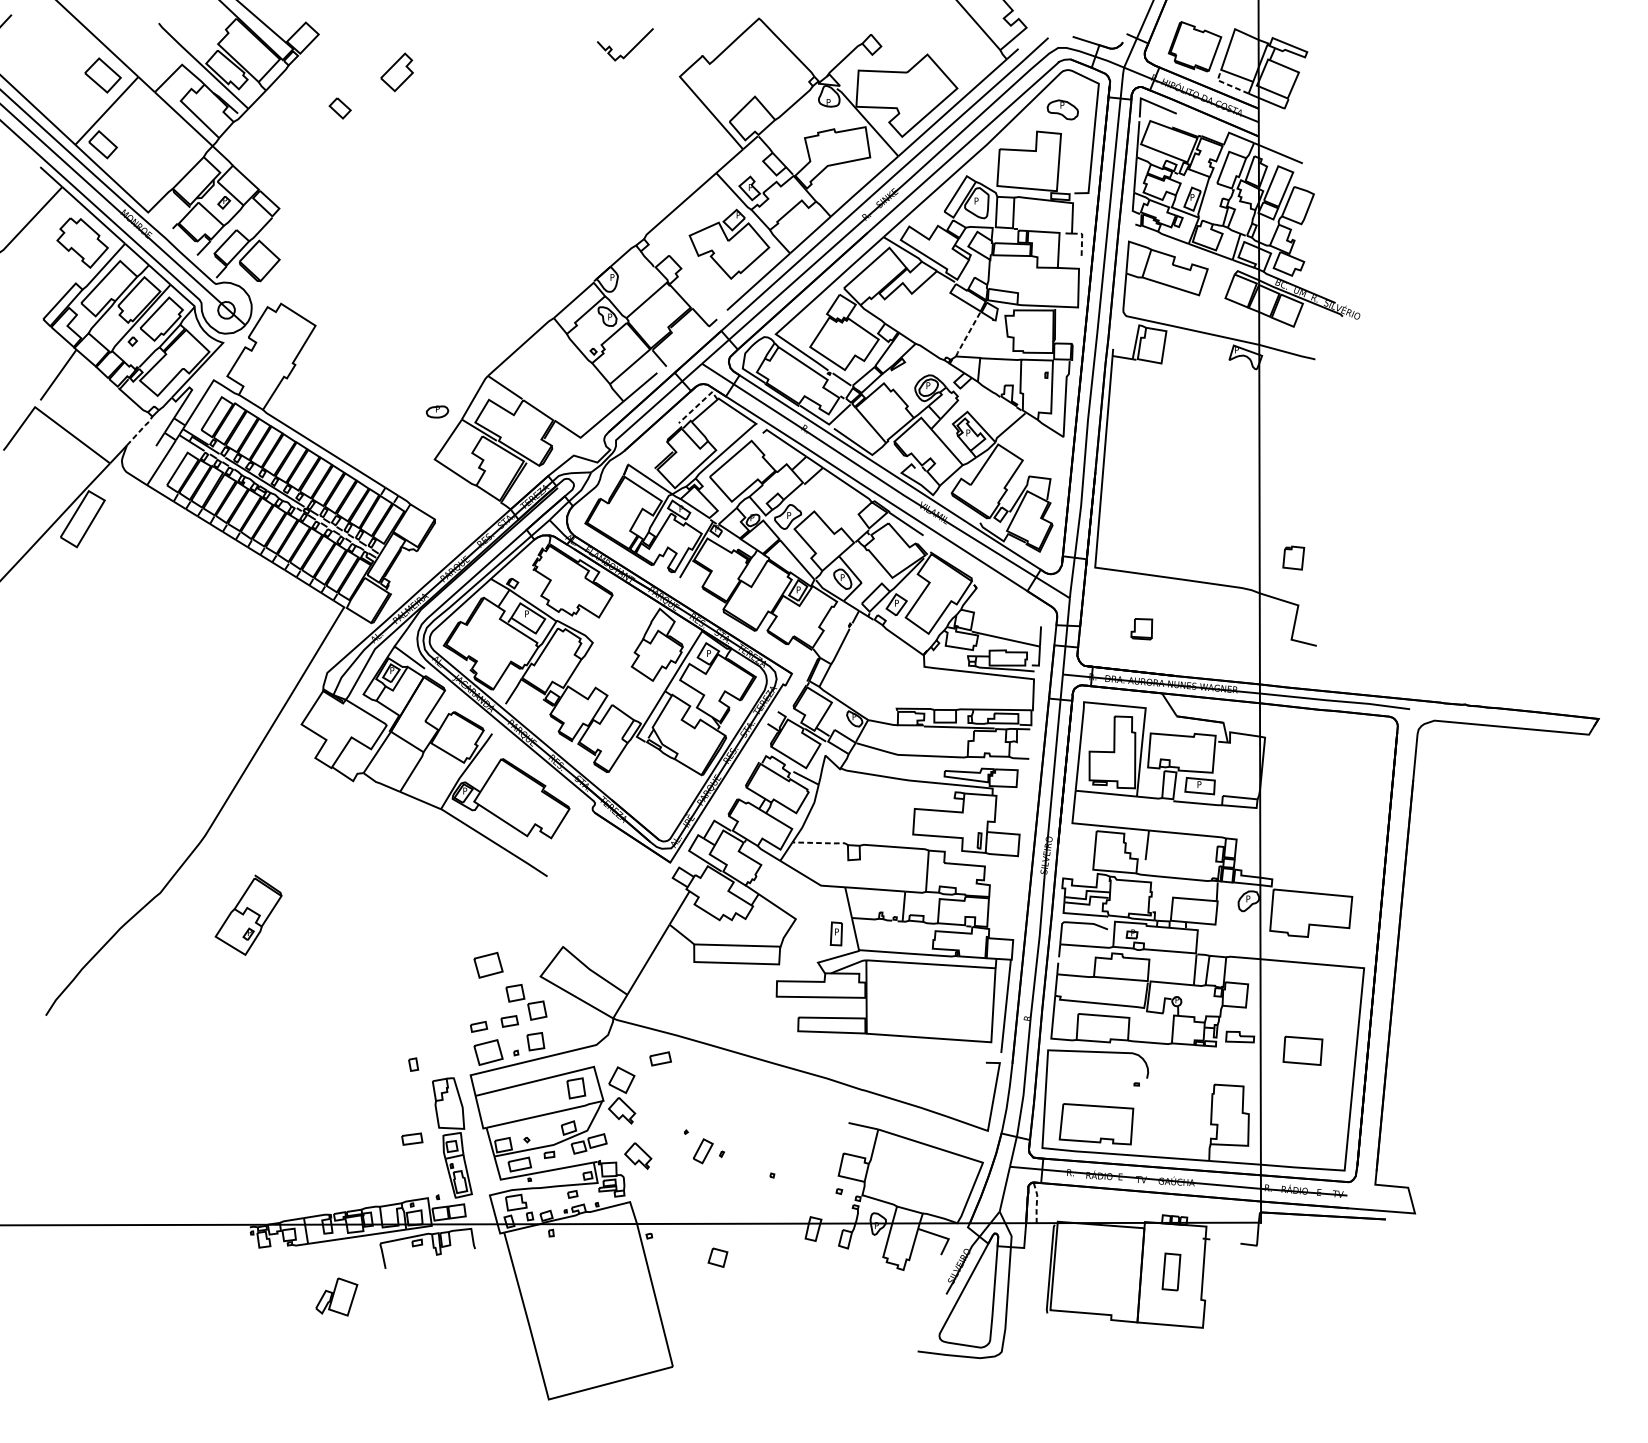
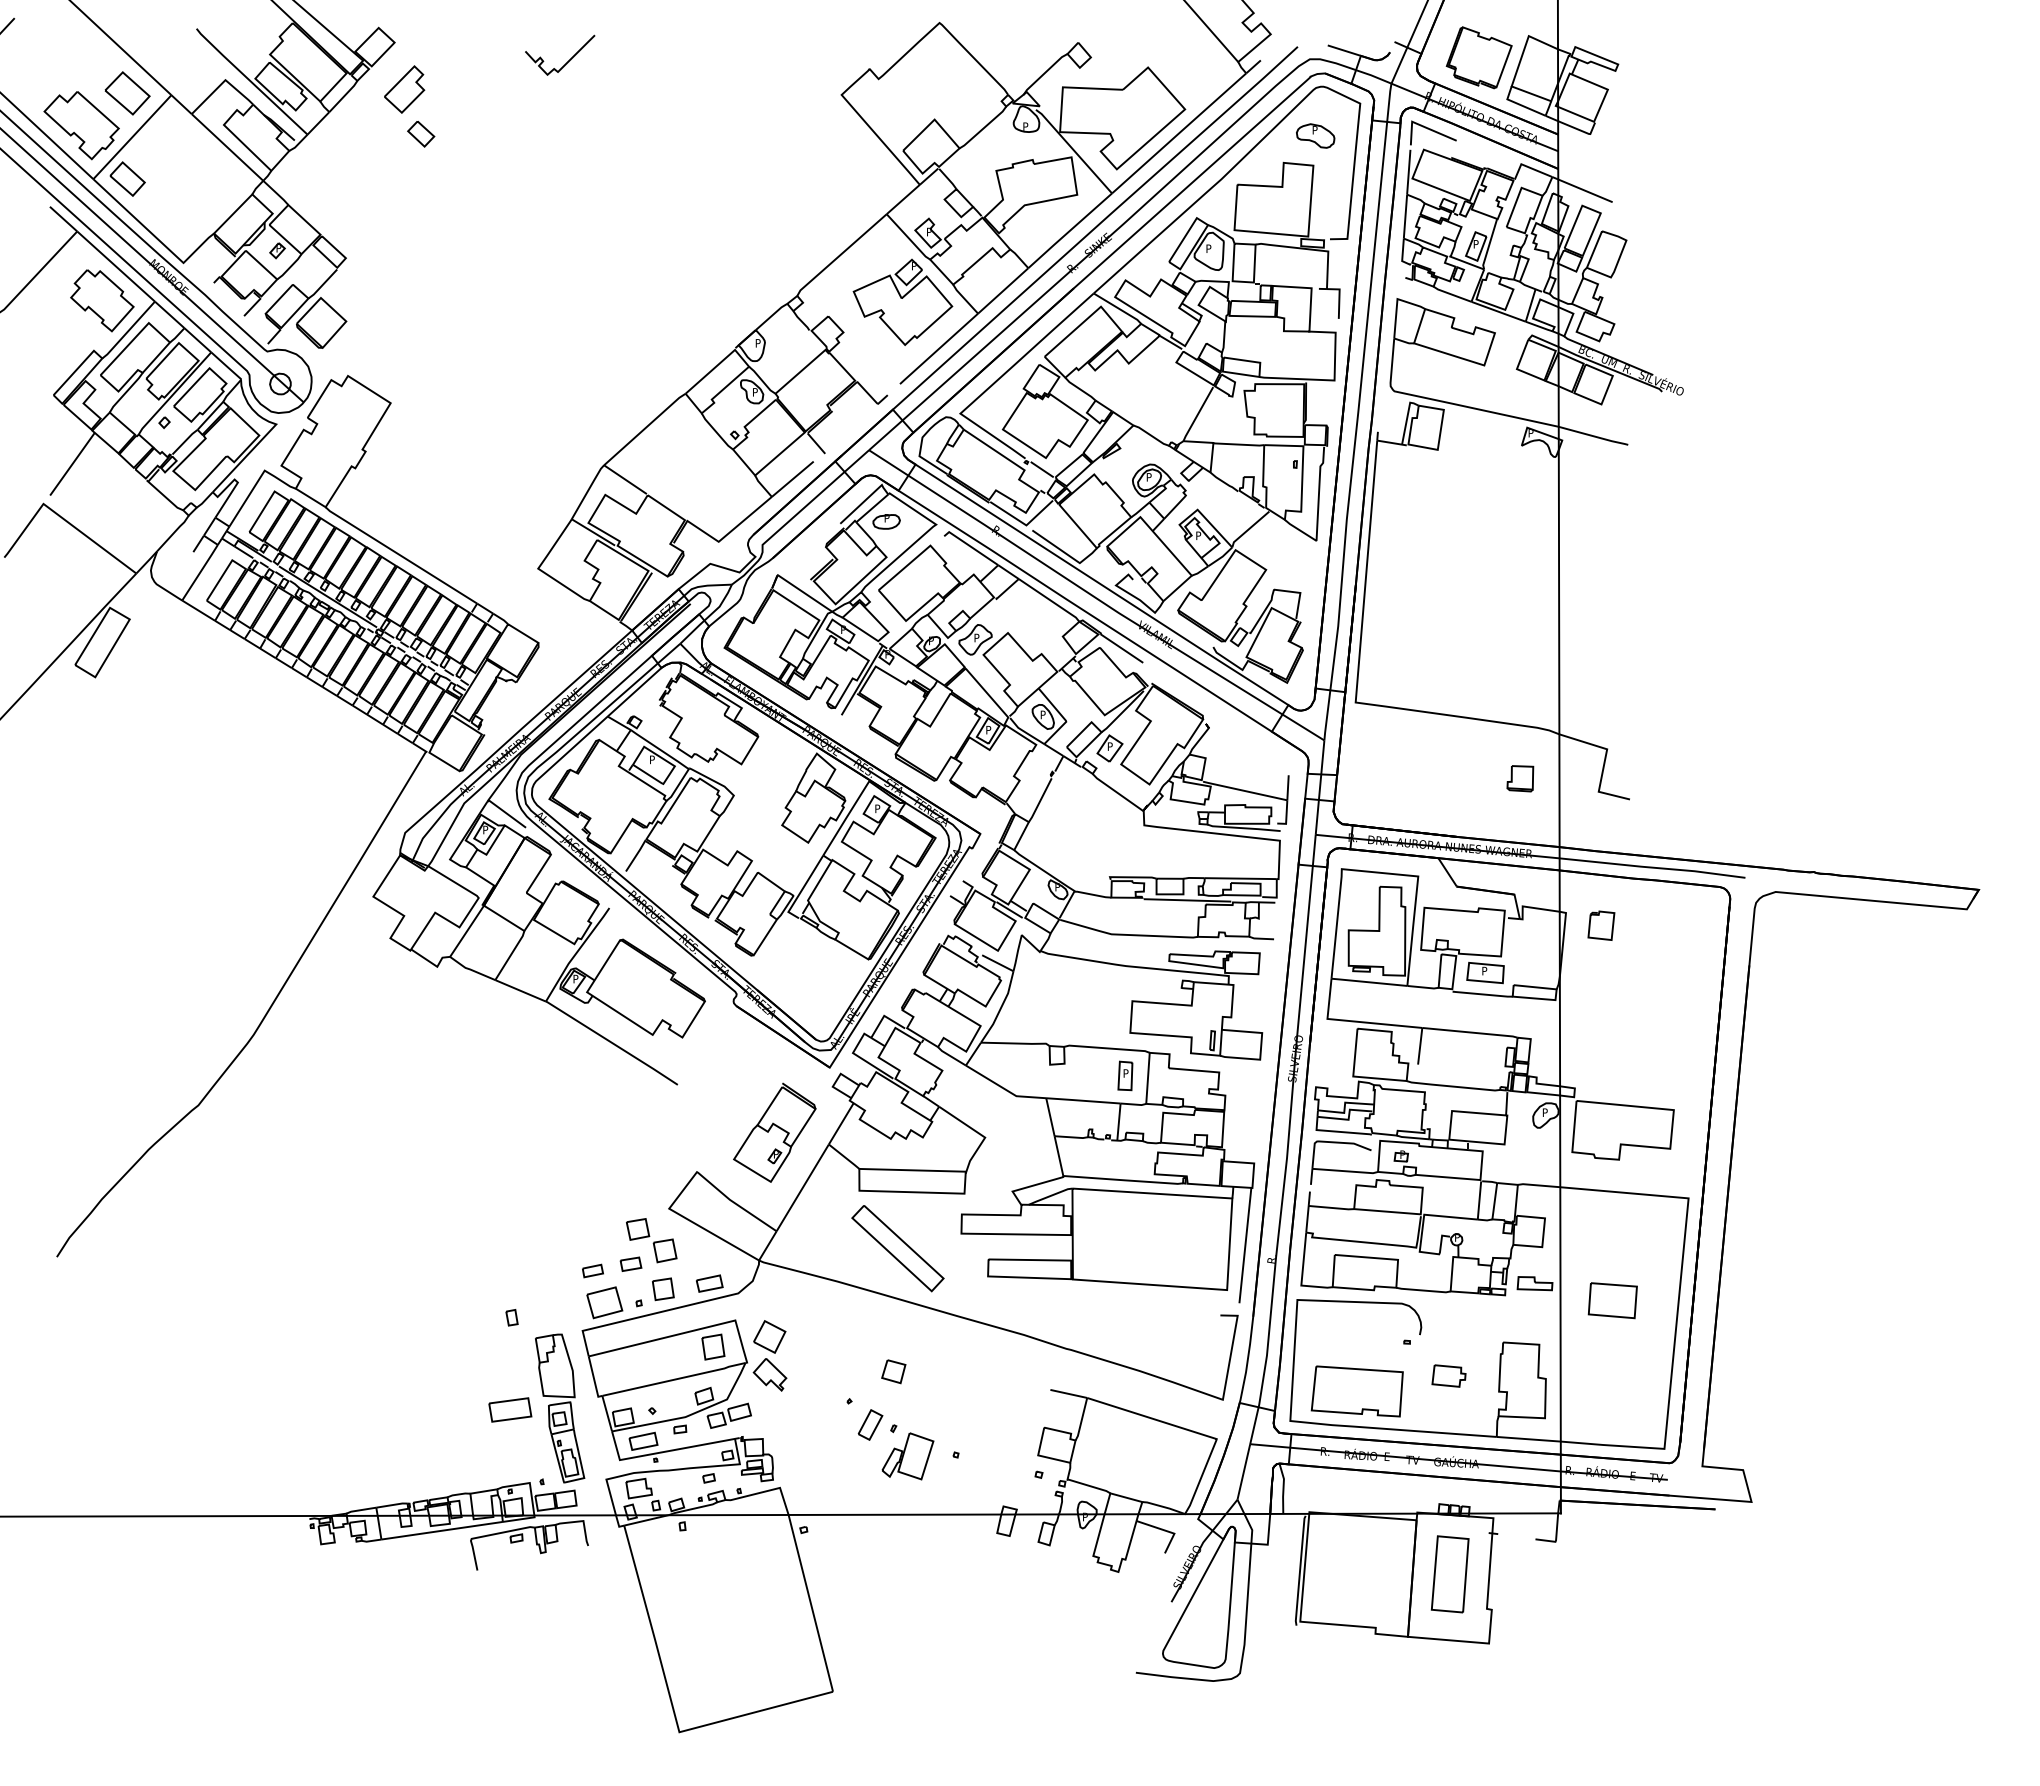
curve: (631, 49) -> (567, 61), moved
part: (397, 72) -> (404, 89), moved
line: (1226, 84) -> (1518, 104), dashed -> solid
part: (65, 101) -> (81, 125), added
line: (1082, 240) -> (1339, 297), dashed -> solid
line: (967, 334) -> (1197, 414), dashed -> solid
line: (699, 403) -> (866, 499), dashed -> solid
part: (437, 411) -> (886, 521), moved
line: (140, 430) -> (173, 532), dashed -> solid
part: (1293, 557) -> (1601, 925), moved
part: (1141, 628) -> (1520, 778), moved
line: (821, 843) -> (1016, 1043), dashed -> solid
part: (248, 914) -> (774, 1132), moved
part: (836, 933) -> (1125, 1075), moved
part: (488, 965) -> (604, 1194), removed
part: (725, 1008) -> (897, 1248), added
part: (660, 1058) -> (709, 1283), moved
part: (1170, 1111) -> (1448, 1375), added
part: (412, 1138) -> (510, 1409), size x1.67
part: (637, 1155) -> (789, 1430), removed
line: (1036, 1202) -> (1283, 1488), dashed -> solid
part: (717, 1257) -> (893, 1371), moved
part: (1170, 1272) -> (1449, 1574), size x1.67
part: (336, 1297) -> (907, 1456), moved

